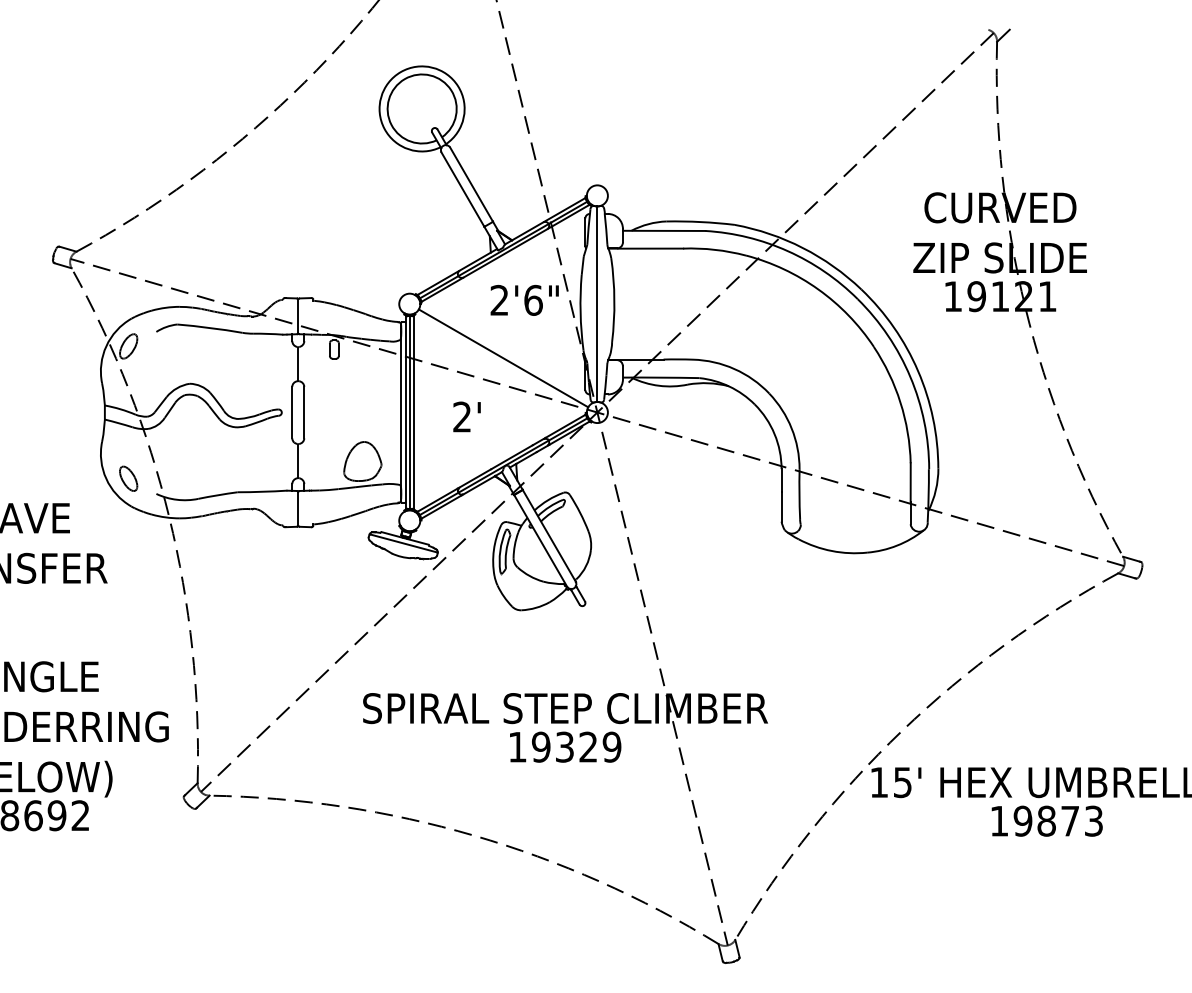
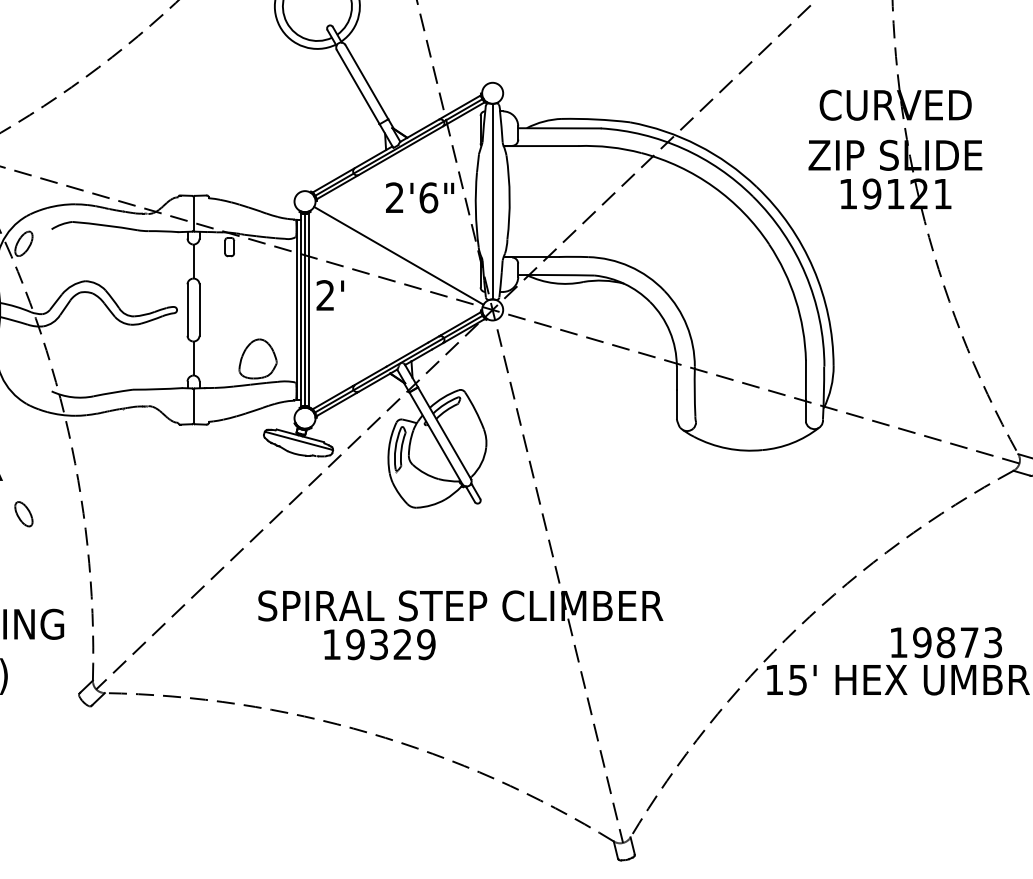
text: (466, 416) -> (329, 294), moved
part: (128, 478) -> (23, 513), moved
text: (565, 746) -> (379, 643), moved
text: (1046, 820) -> (945, 641), moved

